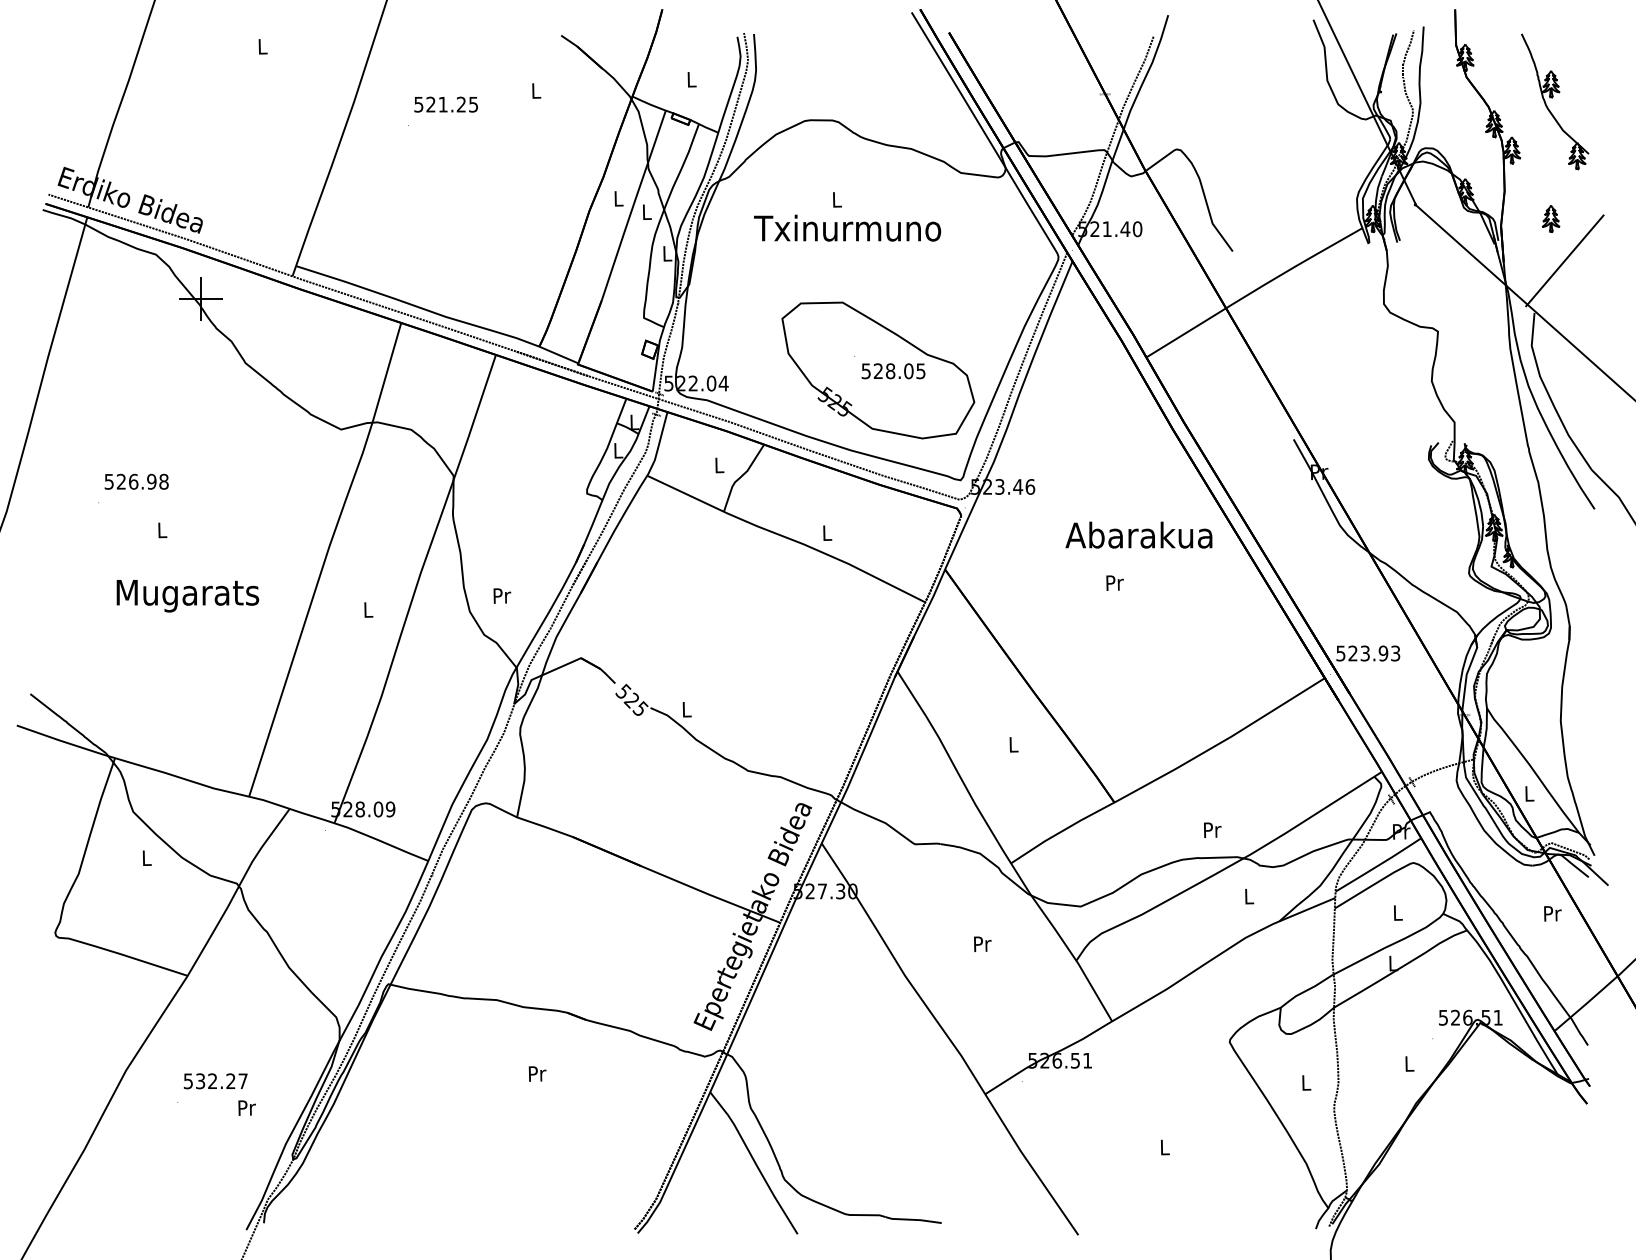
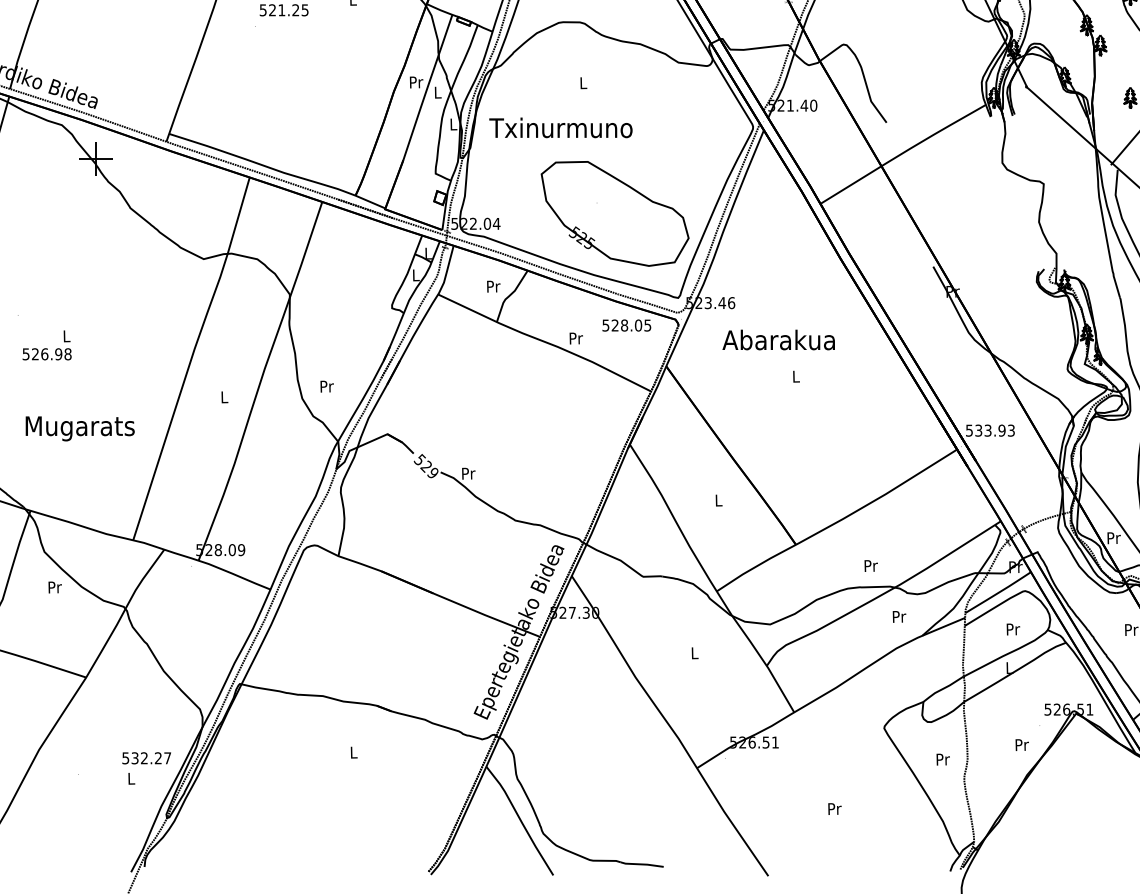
text: (618, 198) -> (416, 82), L -> Pr
text: (847, 227) -> (560, 127), moved
text: (893, 371) -> (626, 325), moved
text: (719, 465) -> (493, 286), L -> Pr
text: (136, 481) -> (46, 354), moved
text: (827, 532) -> (576, 337), L -> Pr
text: (1138, 534) -> (778, 339), moved
text: (1114, 582) -> (796, 376), Pr -> L
text: (187, 596) -> (79, 429), moved
text: (1352, 653) -> (978, 430), 523.93 -> 533.93
text: (640, 708) -> (432, 472), 525 -> 529
text: (686, 709) -> (468, 473), L -> Pr
text: (1529, 793) -> (1113, 537), L -> Pr
text: (146, 858) -> (54, 587), L -> Pr
text: (1249, 896) -> (899, 616), L -> Pr
text: (1398, 912) -> (1013, 629), L -> Pr
text: (982, 943) -> (694, 652), Pr -> L
text: (1409, 1063) -> (1021, 744), L -> Pr
text: (537, 1073) -> (354, 752), Pr -> L
text: (215, 1081) -> (146, 758), moved
text: (1306, 1082) -> (943, 759), L -> Pr
text: (246, 1107) -> (131, 778), Pr -> L
text: (1165, 1147) -> (835, 809), L -> Pr

